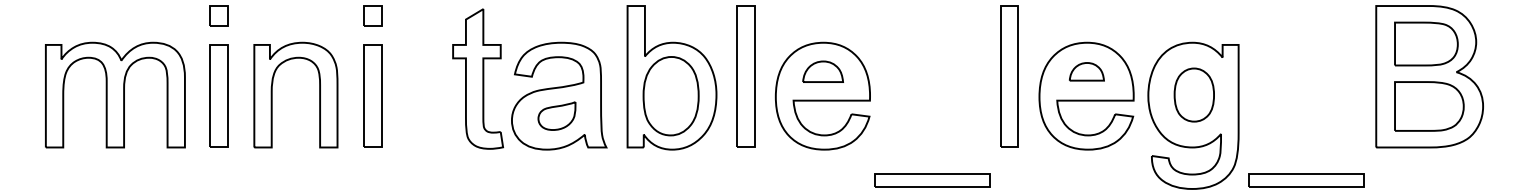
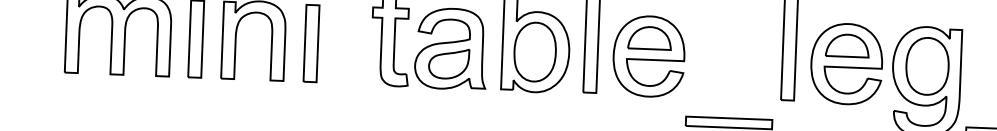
part: (822, 71) -> (649, 37), size x1.43
part: (1086, 71) -> (847, 45), size x1.67
part: (1194, 94) -> (927, 65), size x1.43
part: (556, 115) -> (448, 63), size x1.43

